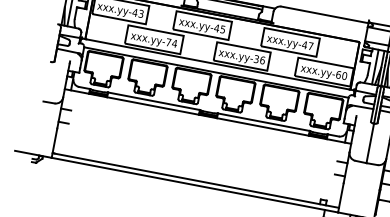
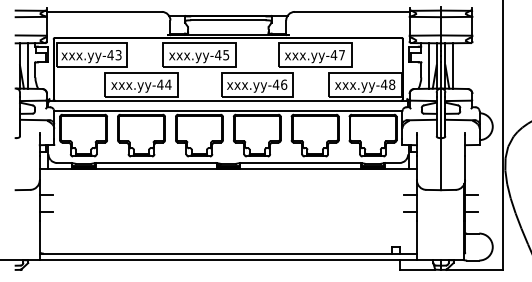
text: (168, 42) -> (160, 84), -74 -> -44
text: (256, 58) -> (275, 84), -36 -> -46
text: (341, 75) -> (387, 84), -60 -> -48

